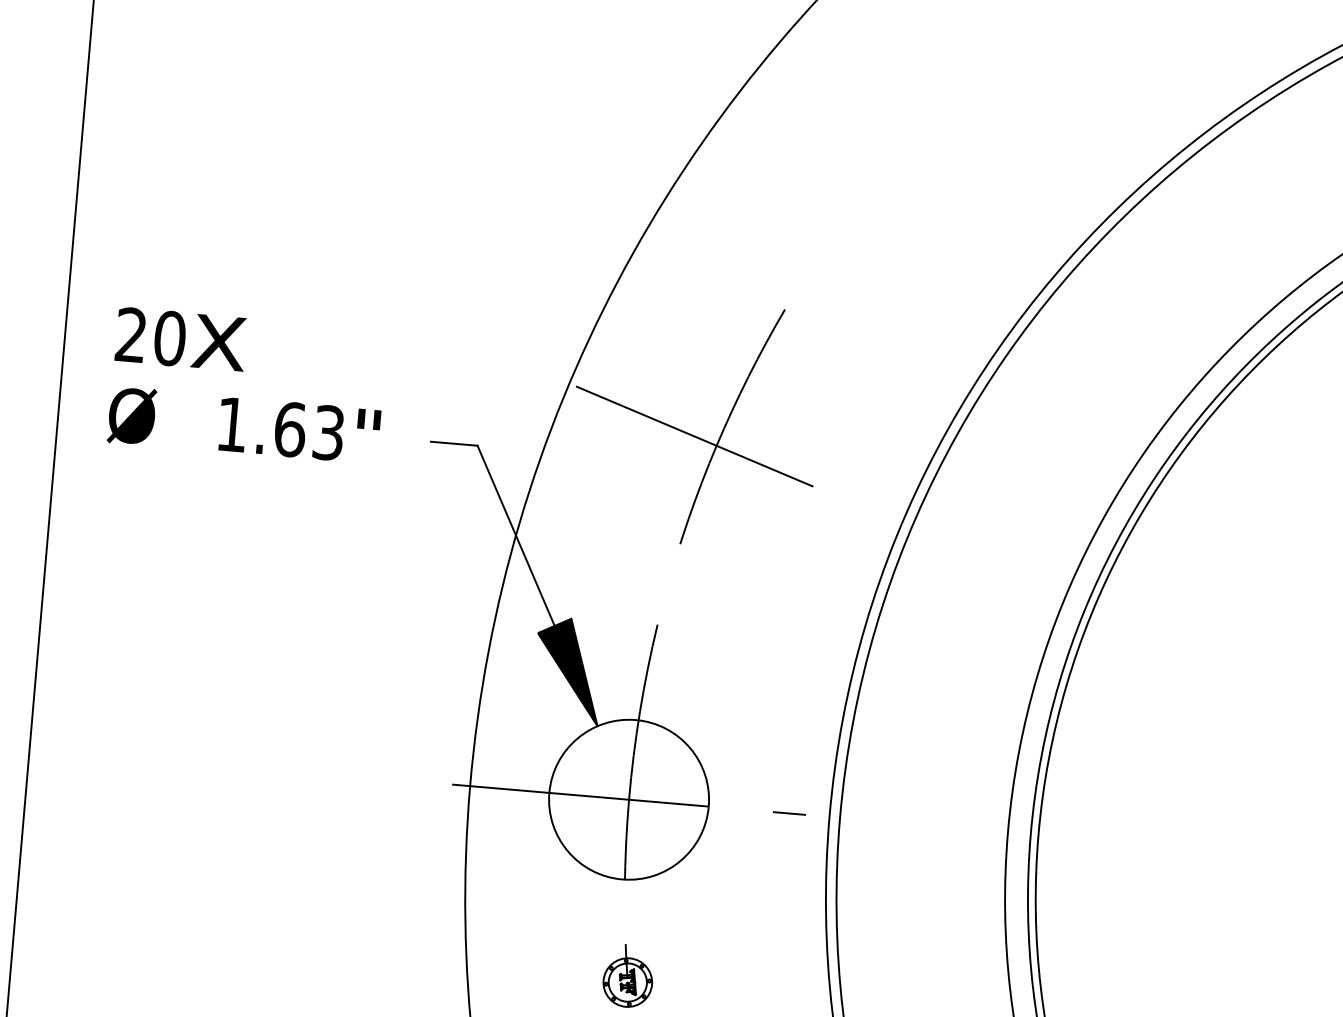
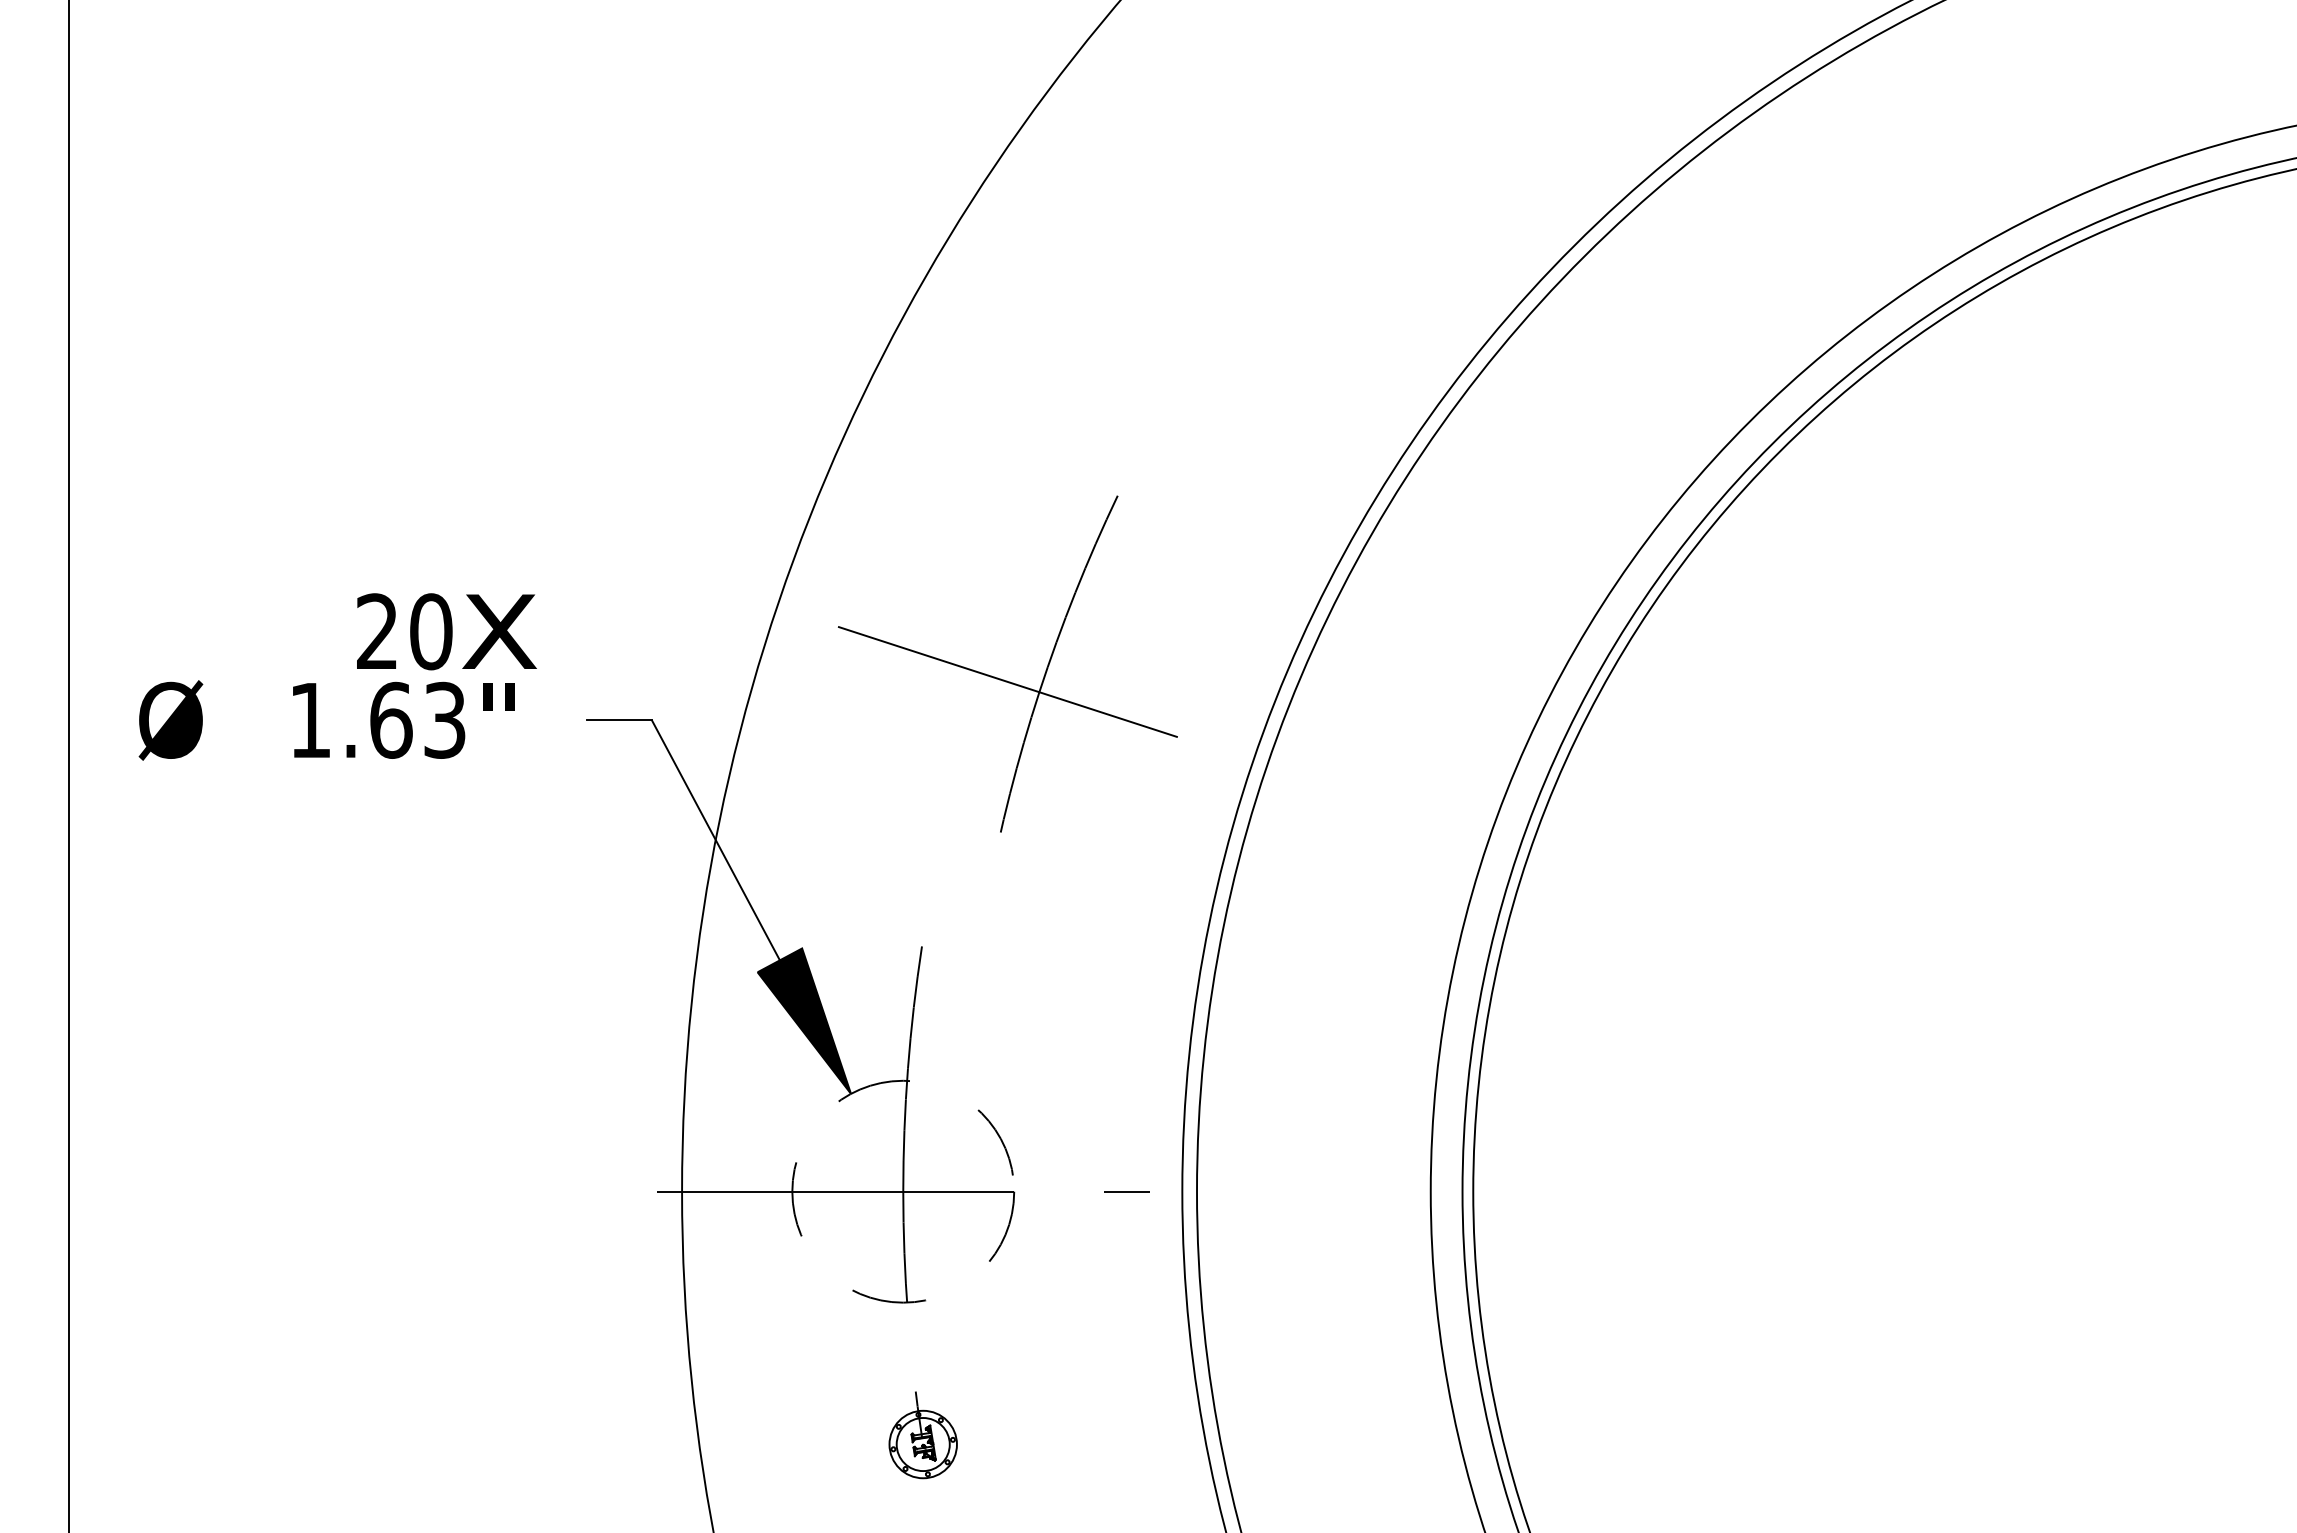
text: (180, 339) -> (446, 631), moved
part: (692, 434) -> (1004, 679), moved
circle: (629, 799) -> (903, 1191), solid -> dashed

